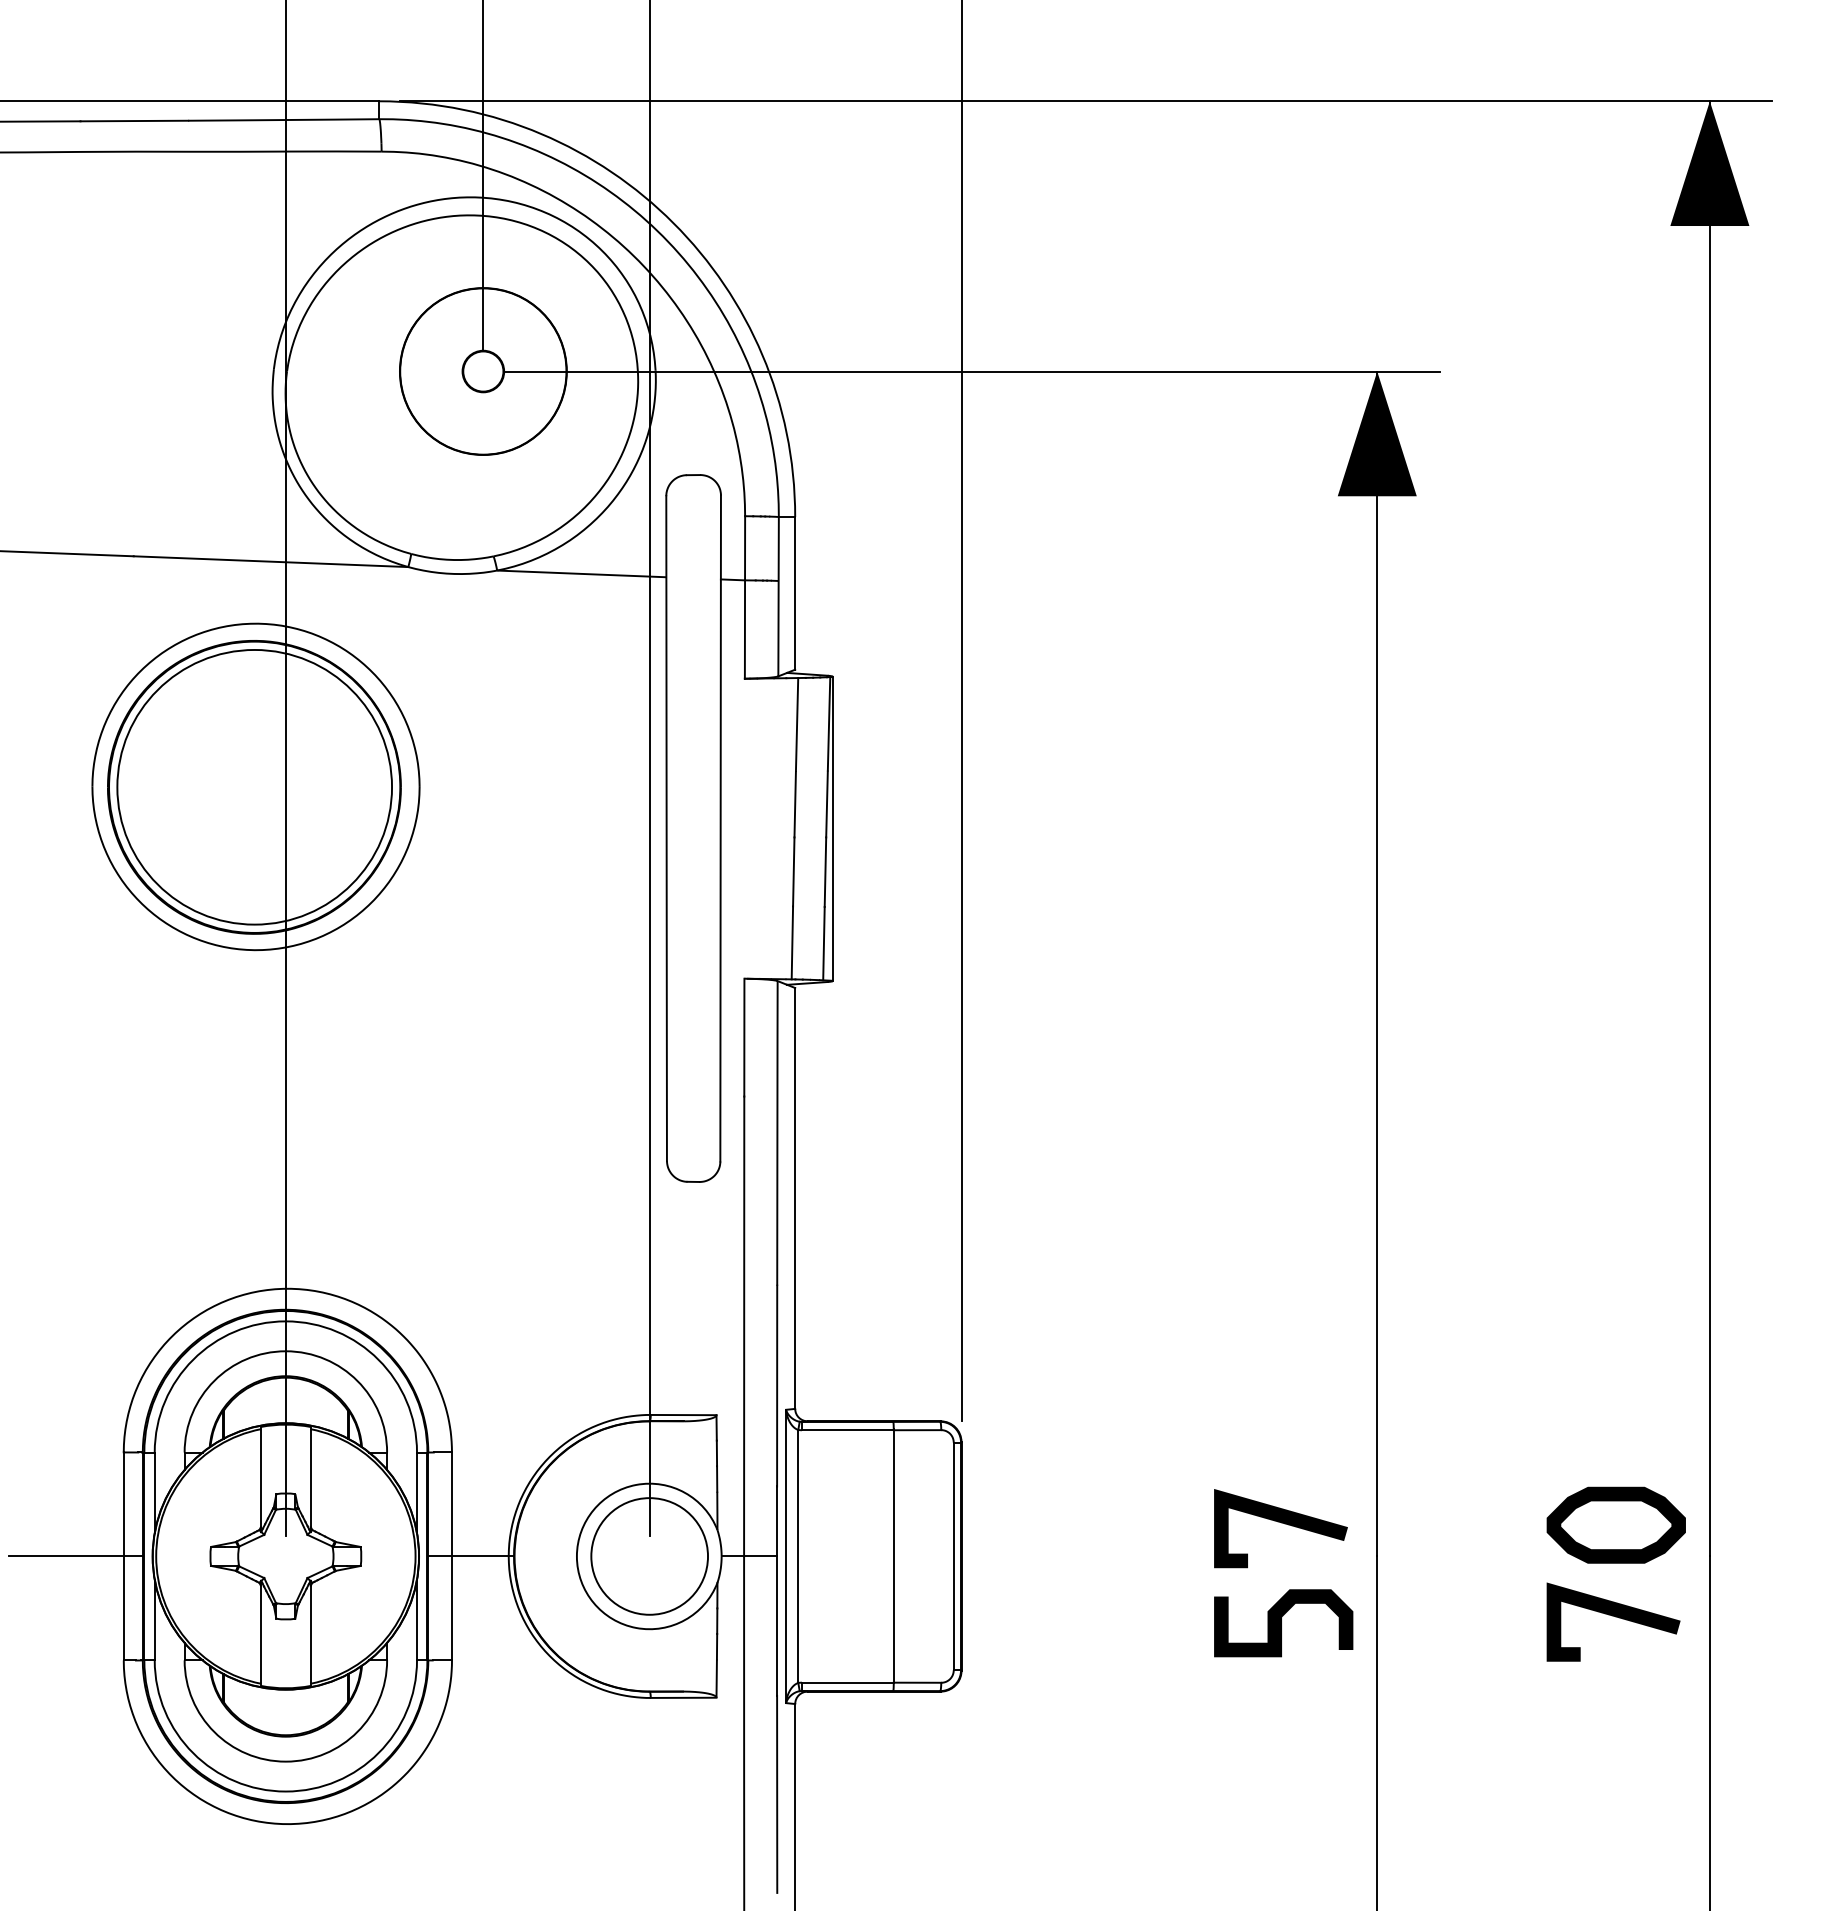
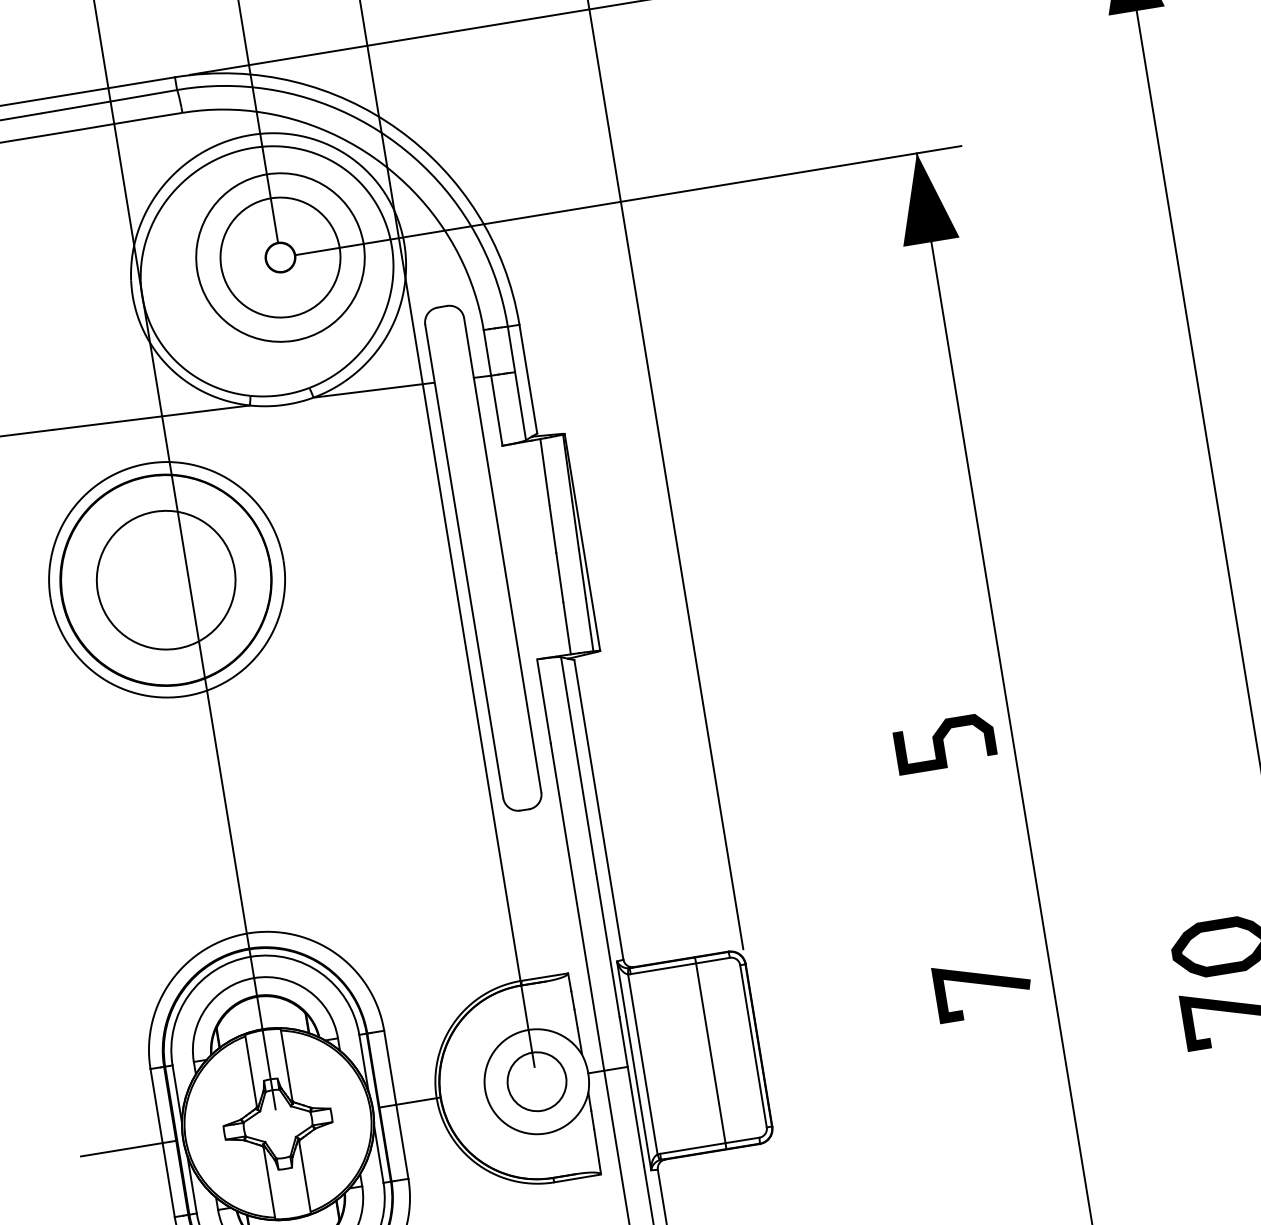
circle: (482, 371) -> (279, 257), size x1.4
circle: (254, 786) -> (165, 579), size x0.7
circle: (649, 1556) -> (536, 1081), size x0.7
curve: (1281, 1623) -> (943, 744), moved

